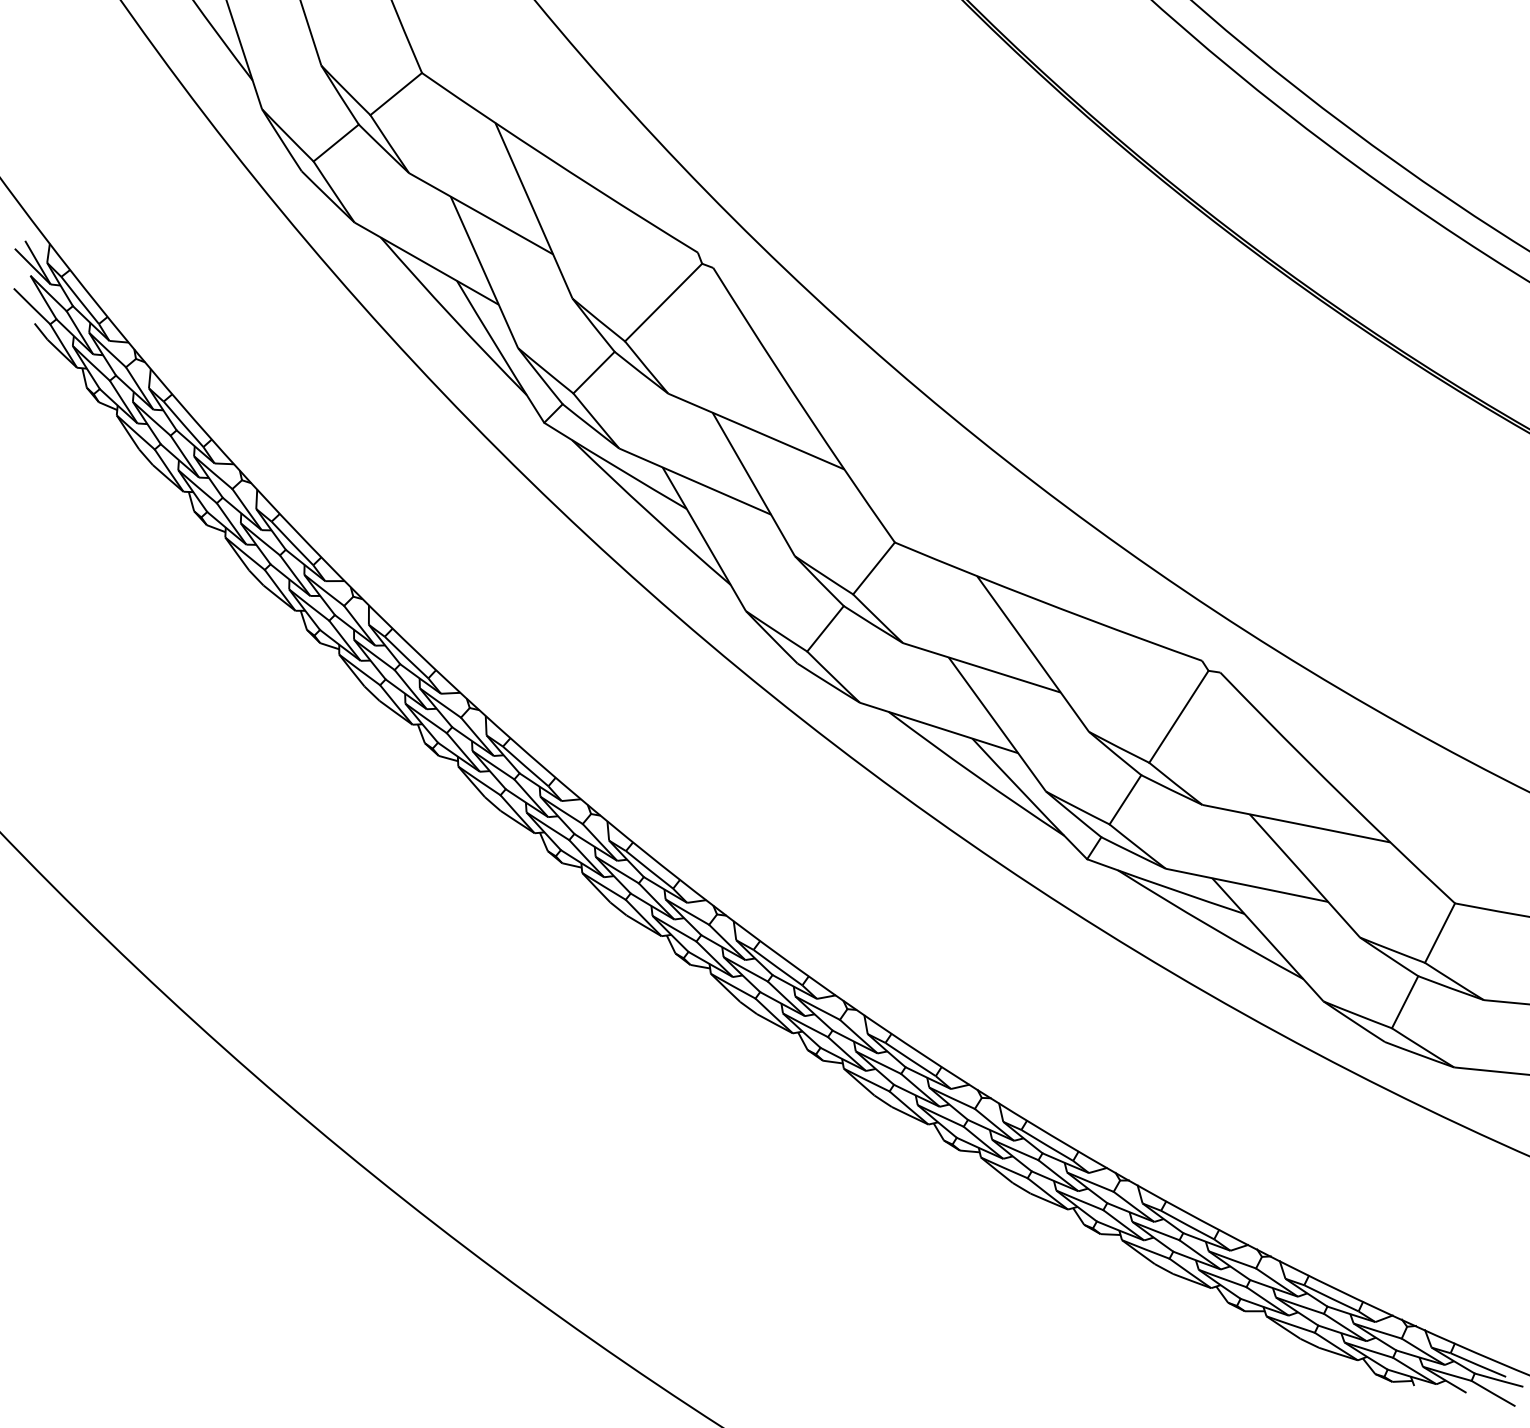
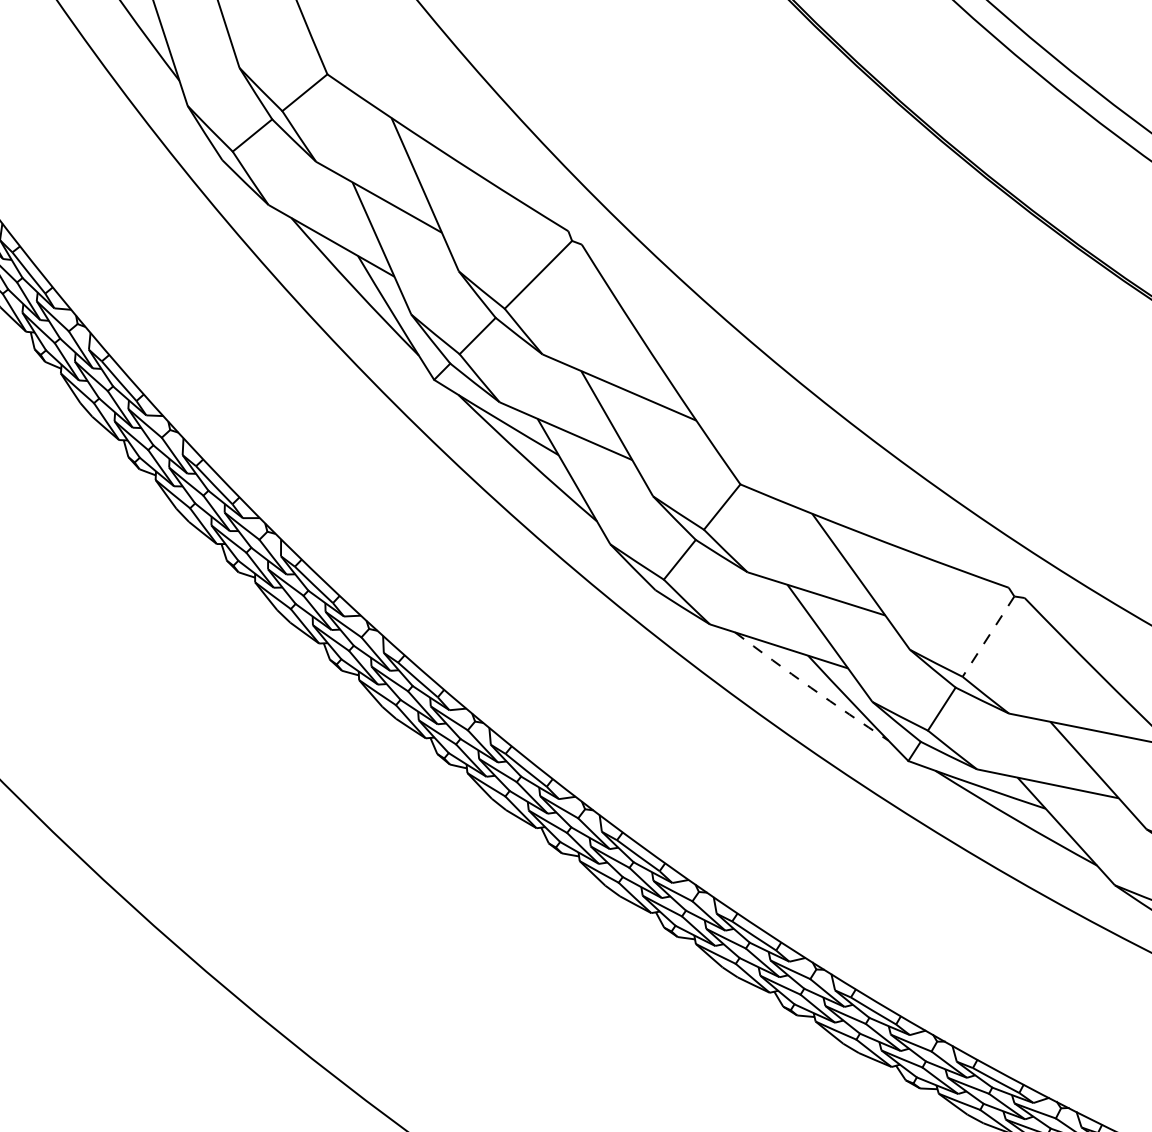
line: (1178, 716) -> (988, 636), solid -> dashed
arc: (975, 775) -> (810, 687), solid -> dashed

